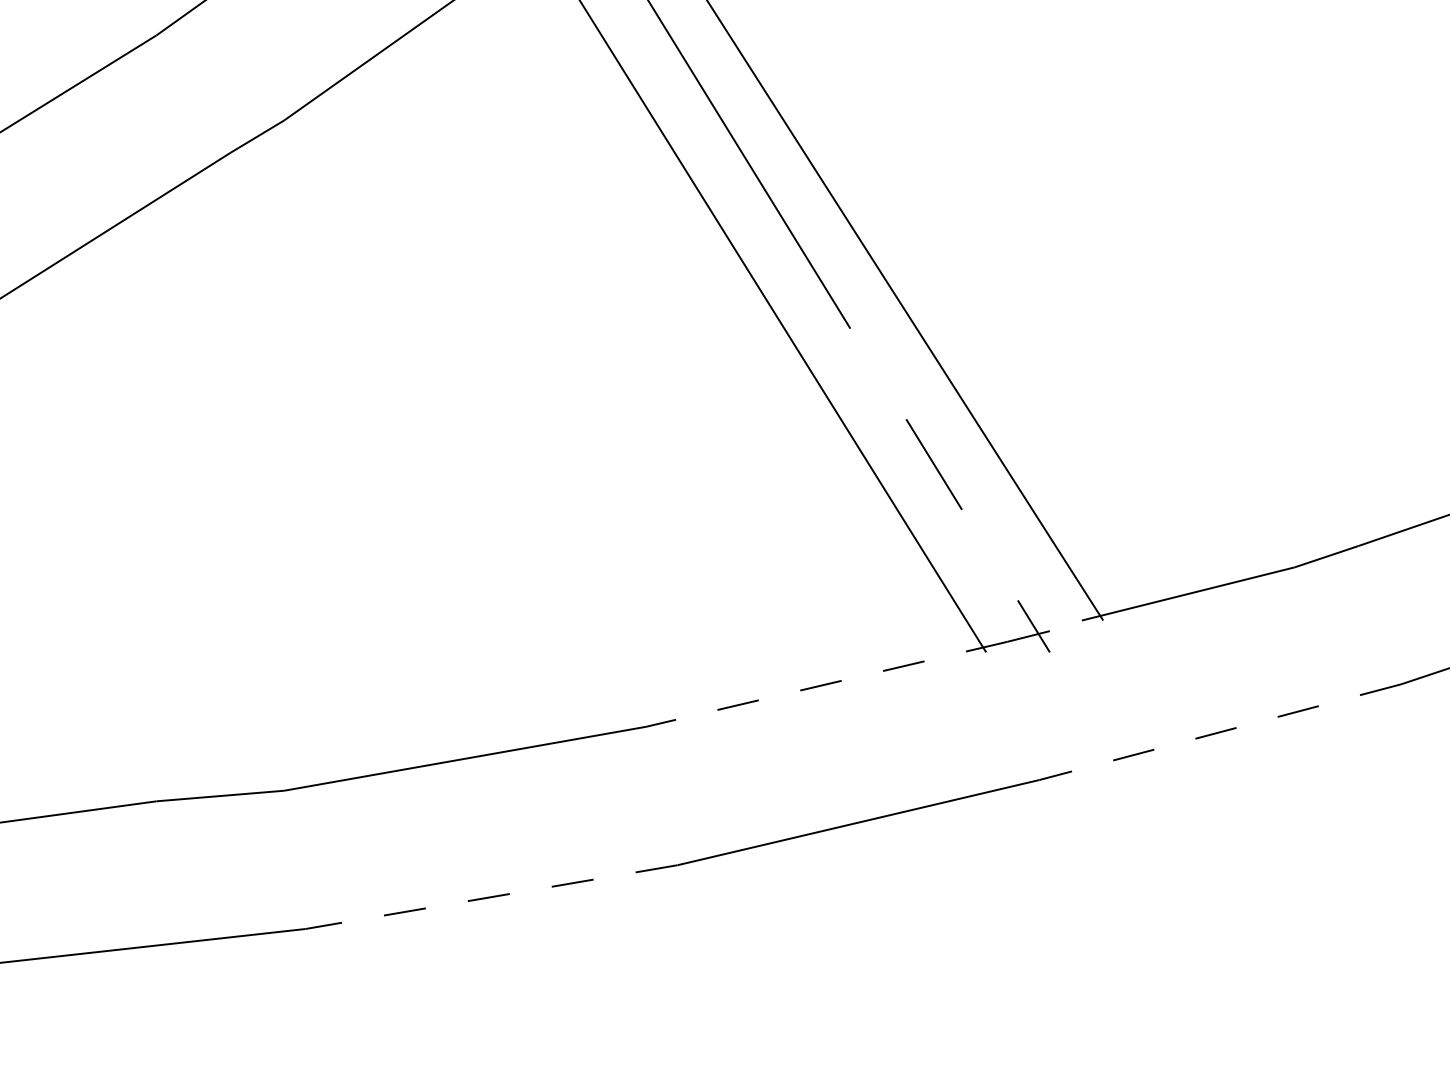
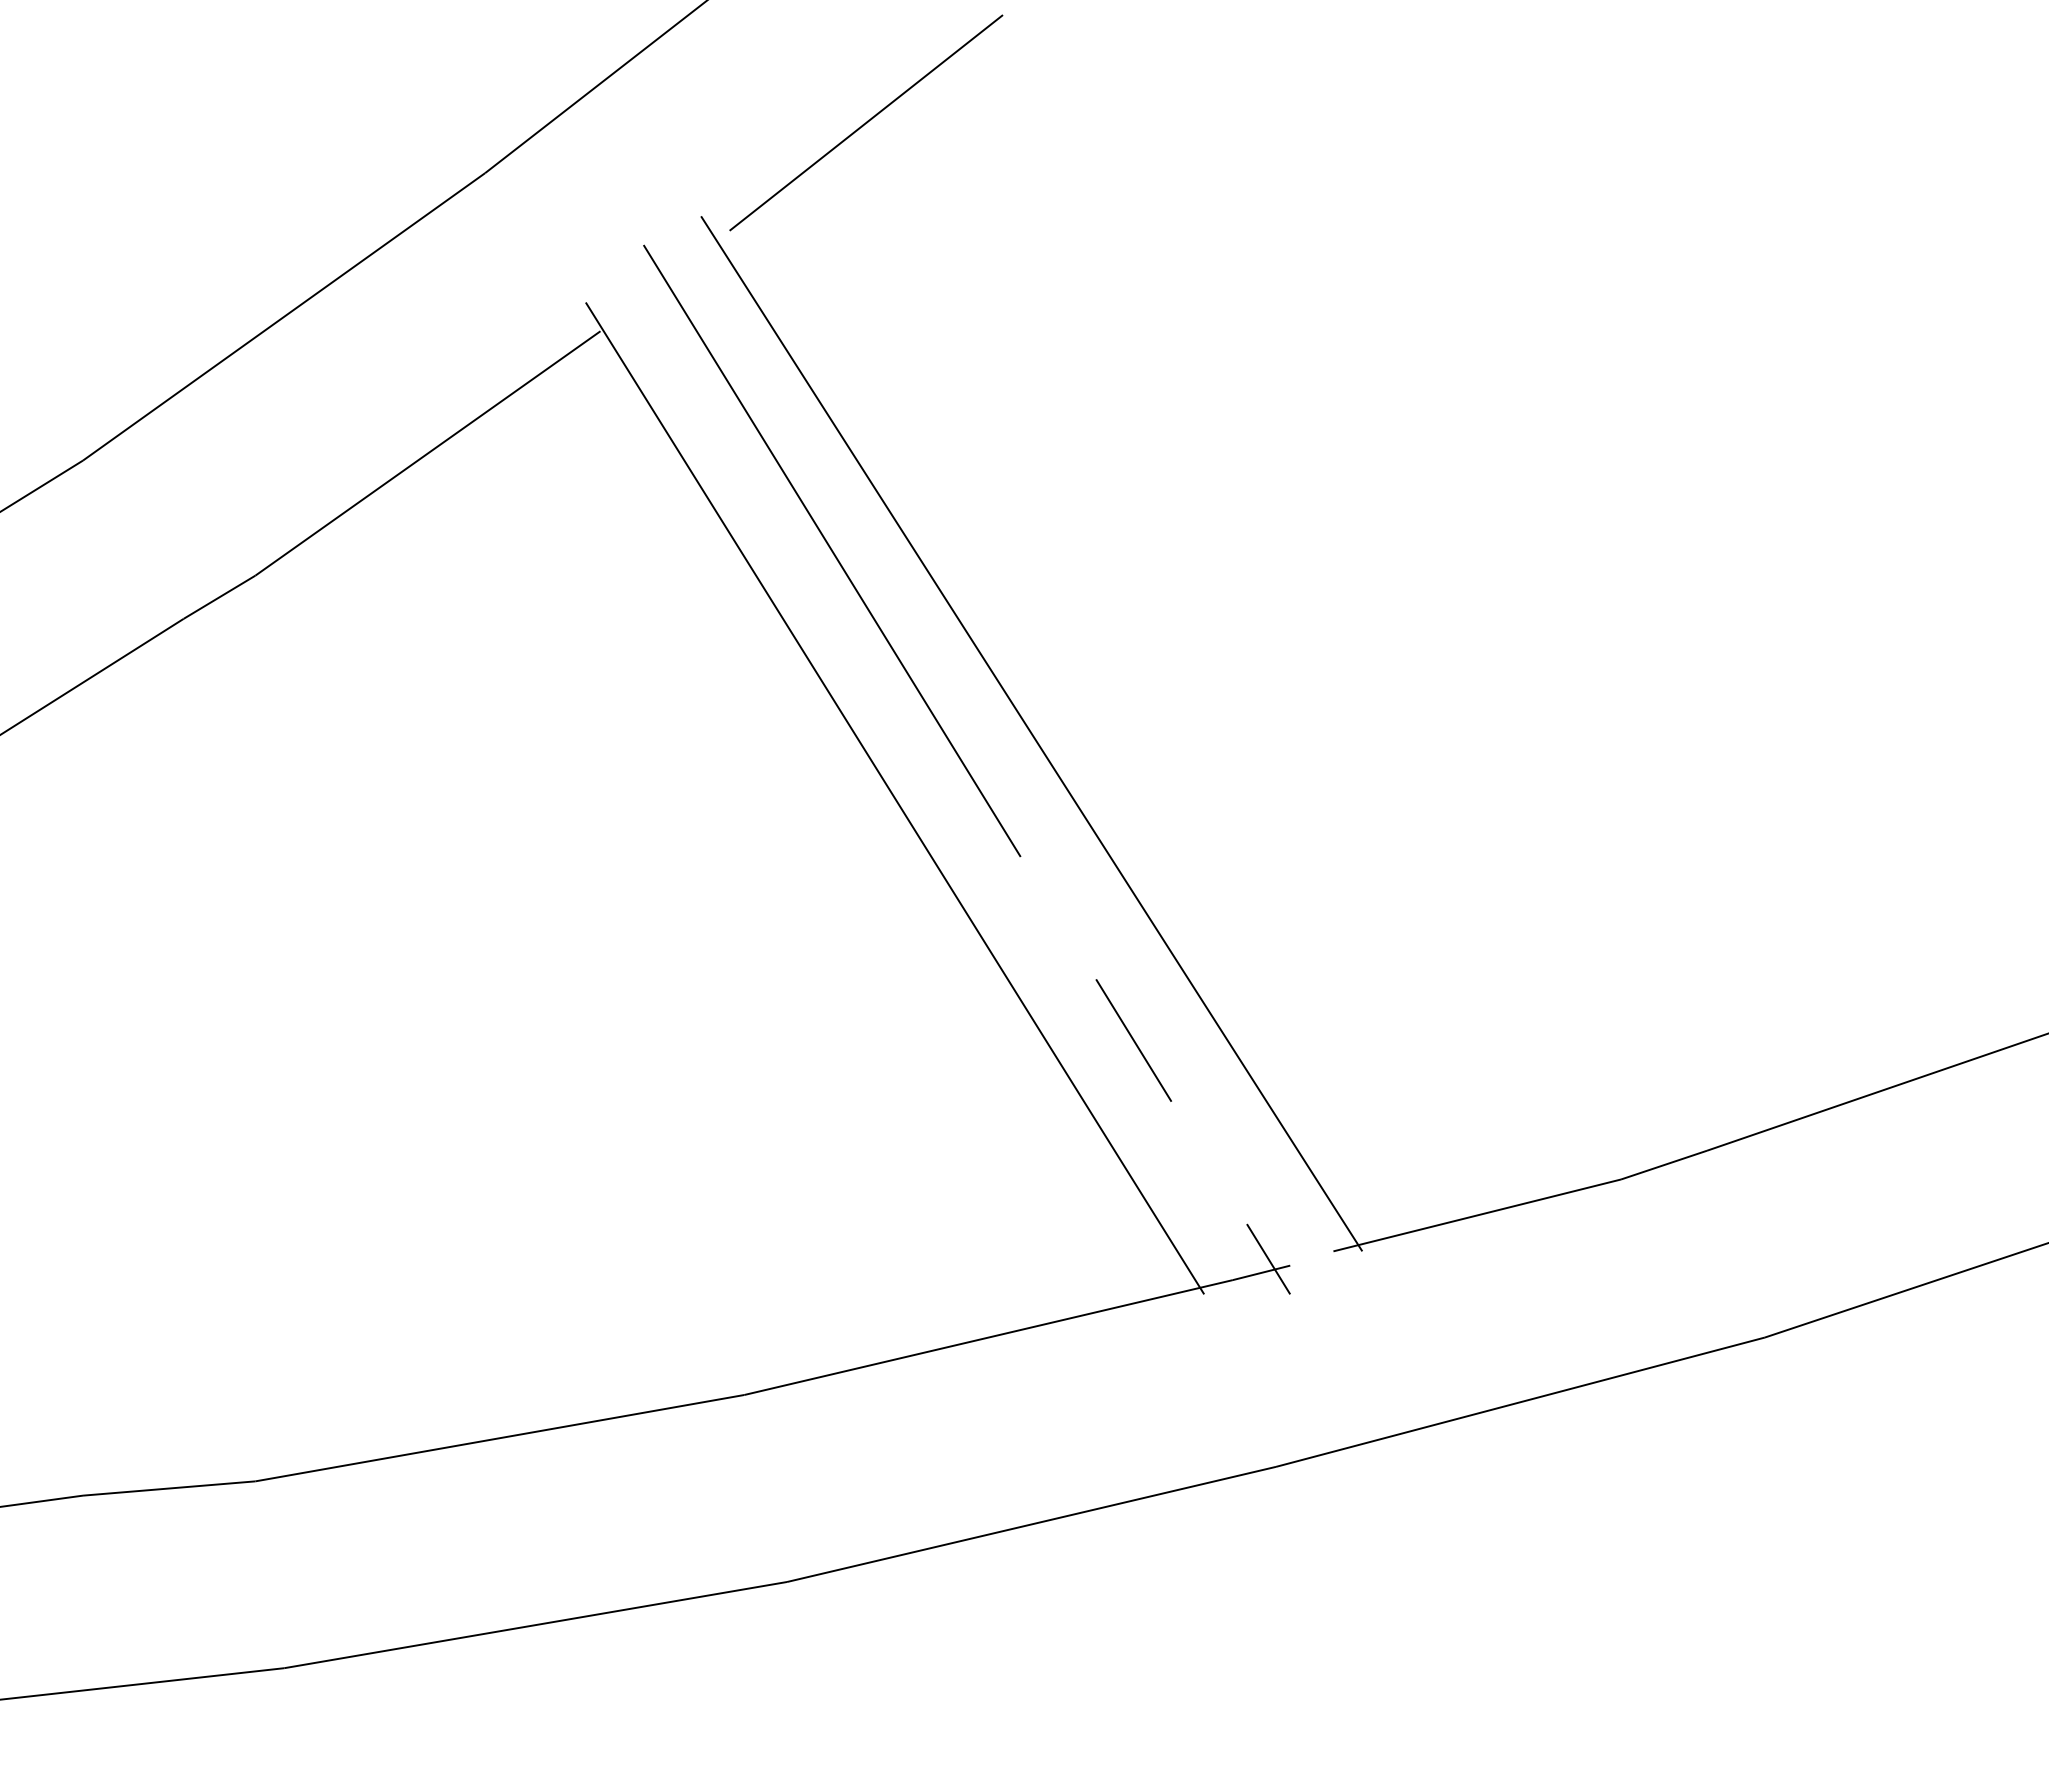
line: (826, 684) -> (988, 1337), dashed -> solid
line: (1220, 732) -> (1520, 1402), dashed -> solid
line: (491, 897) -> (535, 1625), dashed -> solid

